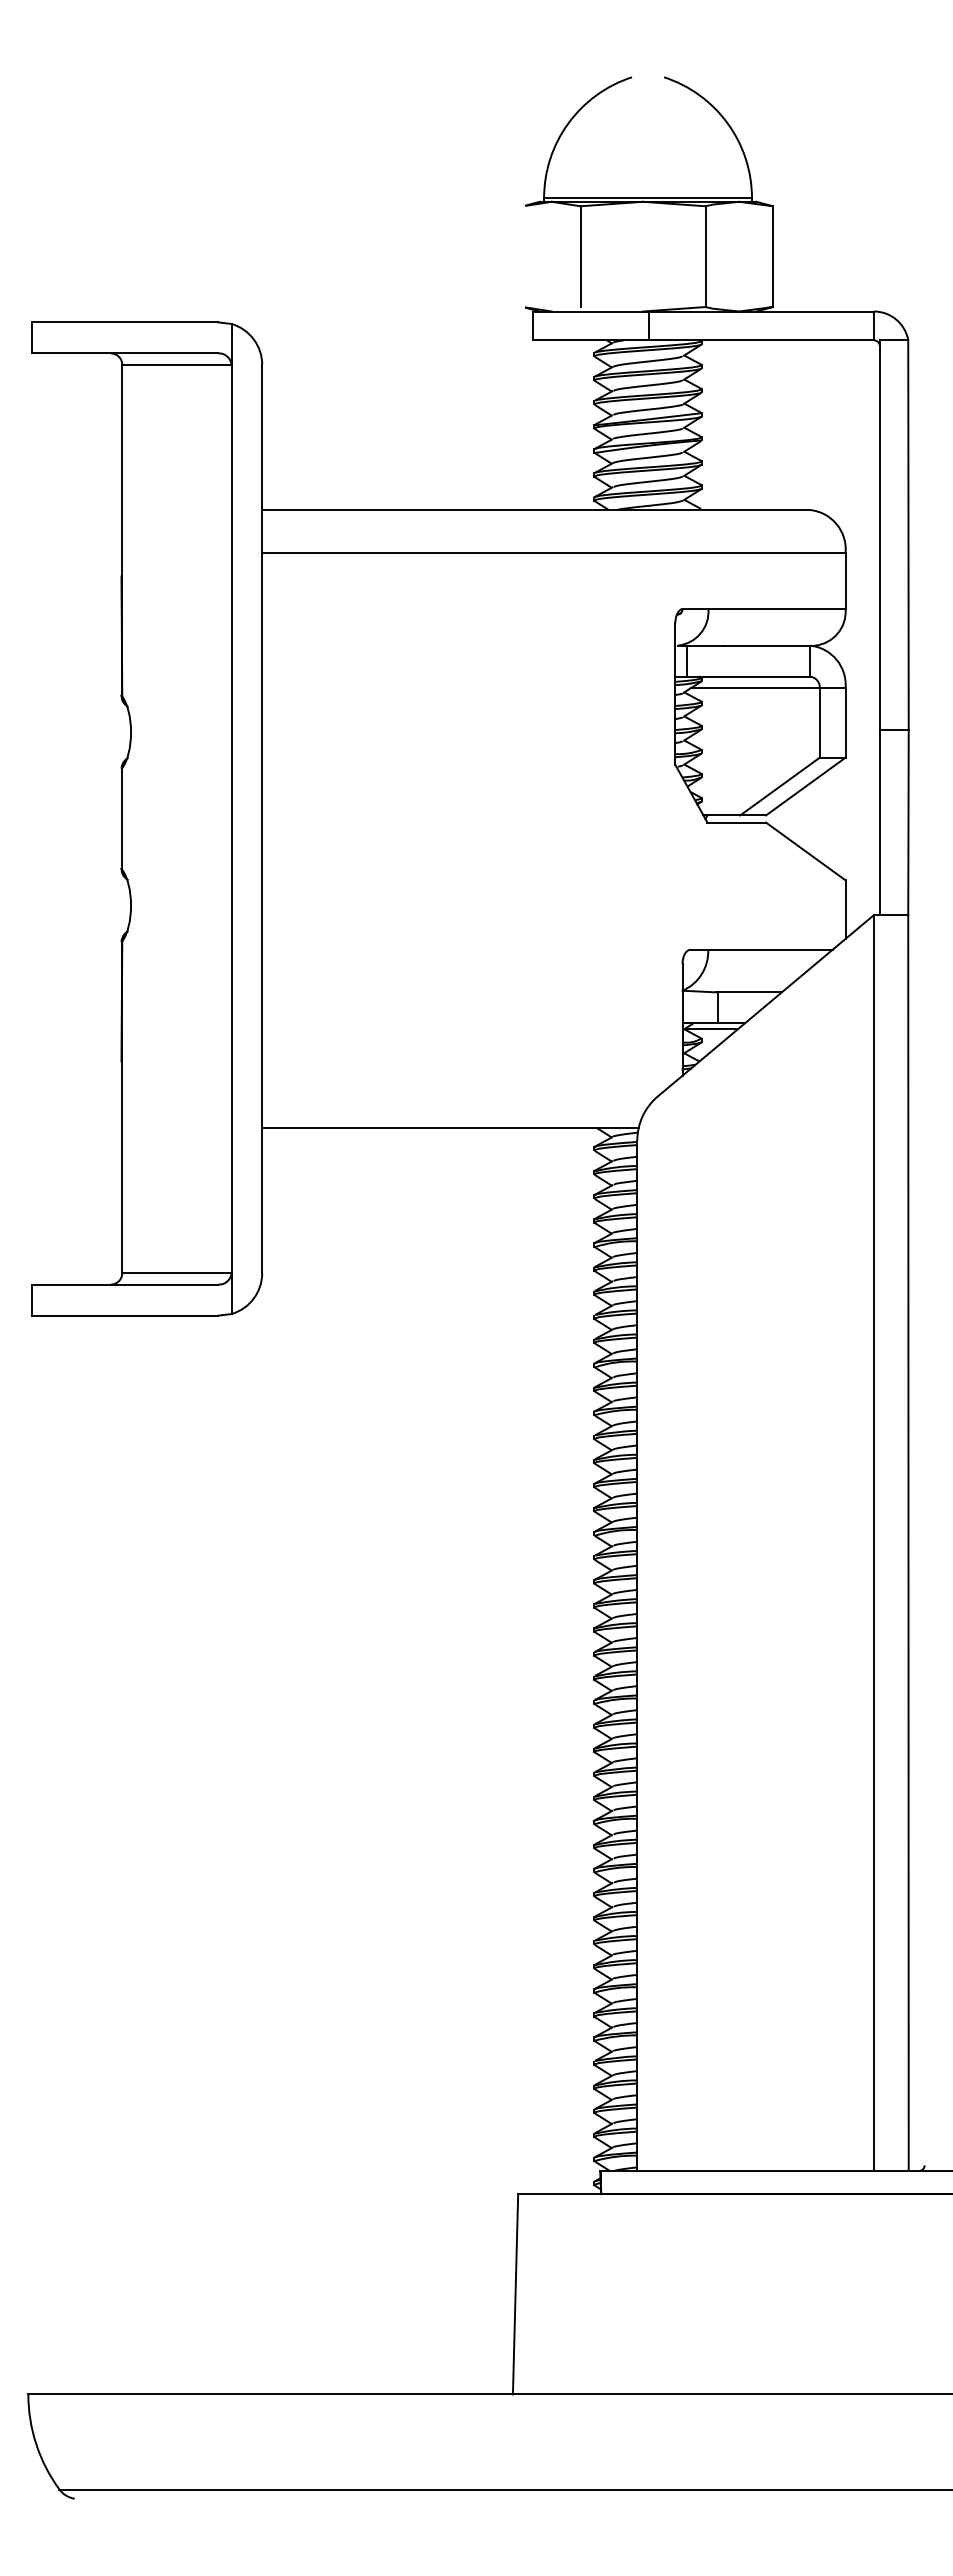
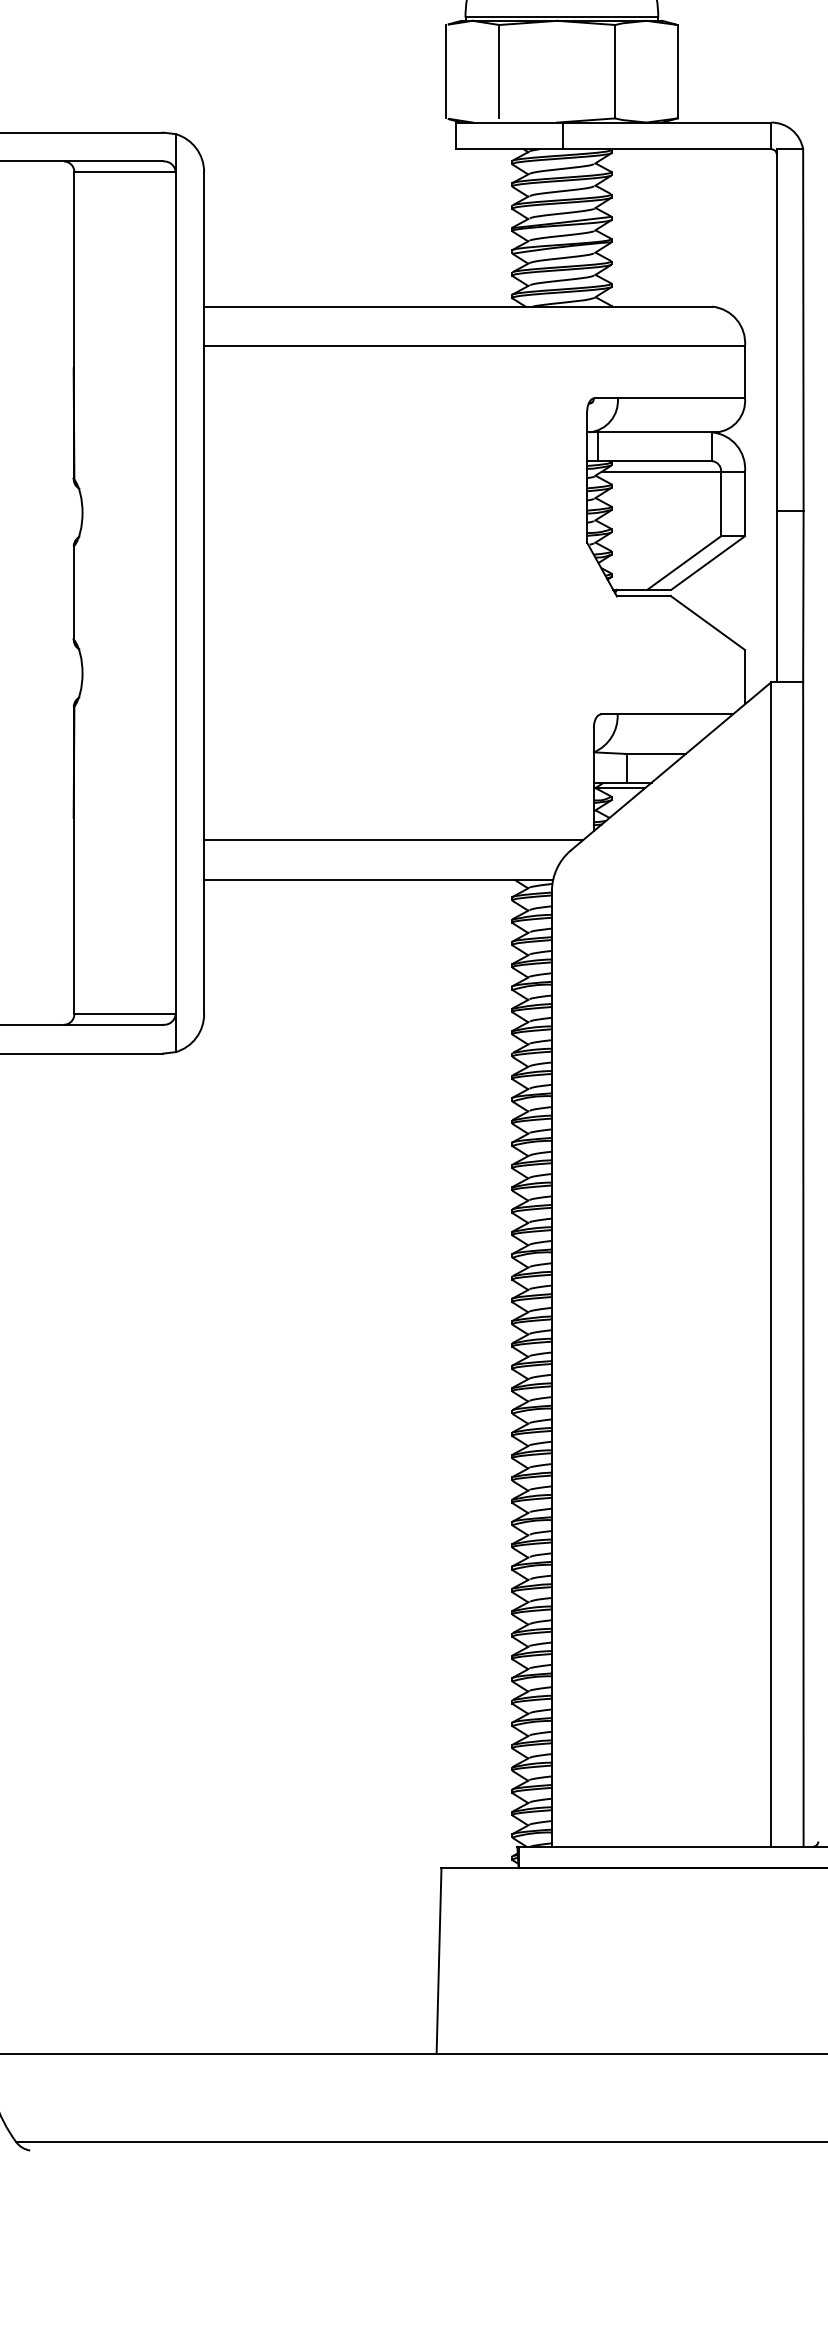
line: (523, 256) -> (446, 71), added
line: (466, 1085) -> (393, 840), added

